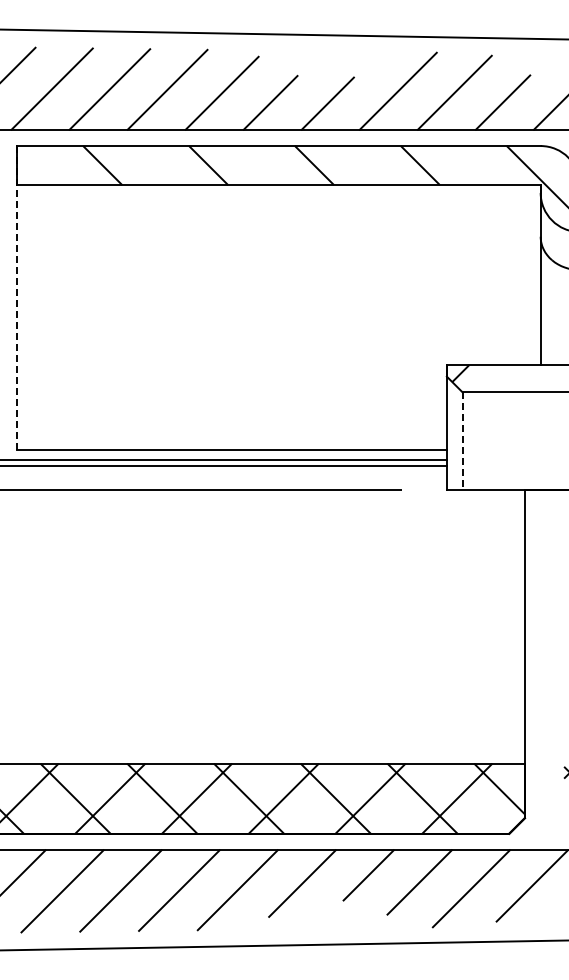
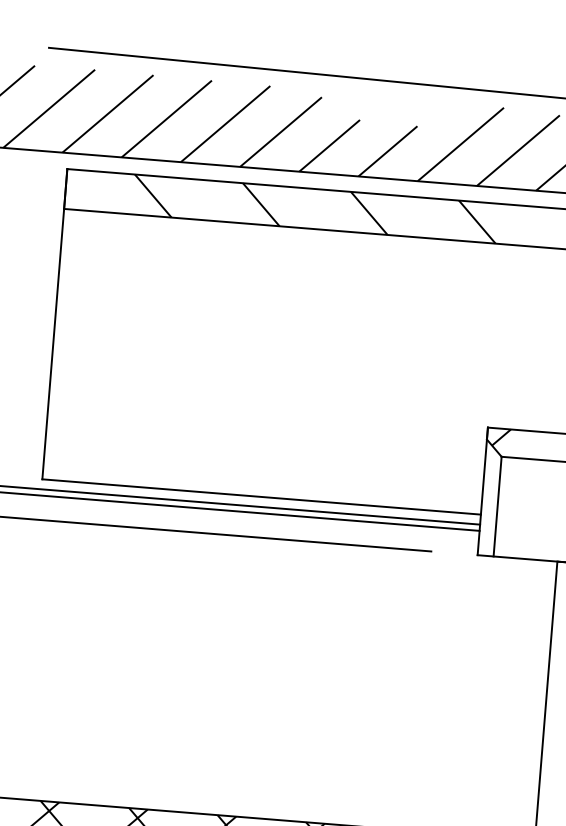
line: (16, 297) -> (54, 323), dashed -> solid
line: (462, 441) -> (497, 507), dashed -> solid

